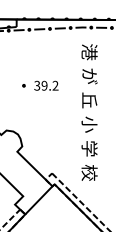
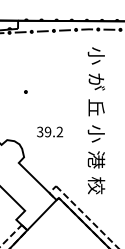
text: (89, 51) -> (96, 55), 港 -> 小
text: (46, 85) -> (50, 131), moved
text: (89, 148) -> (96, 159), 学 -> 港

